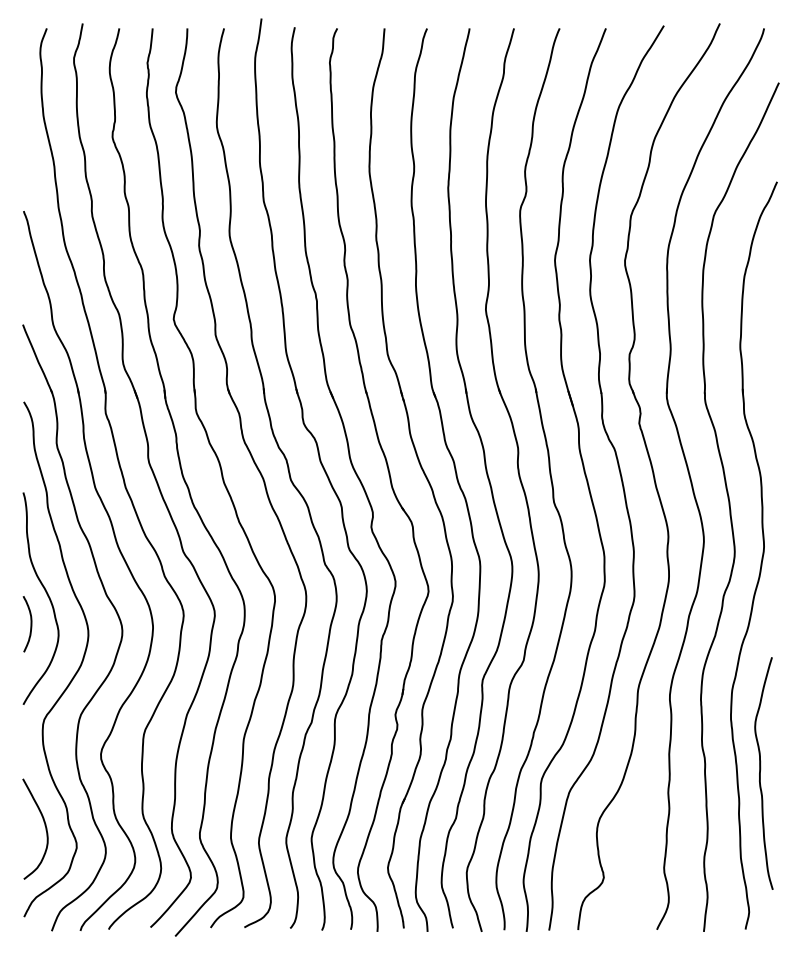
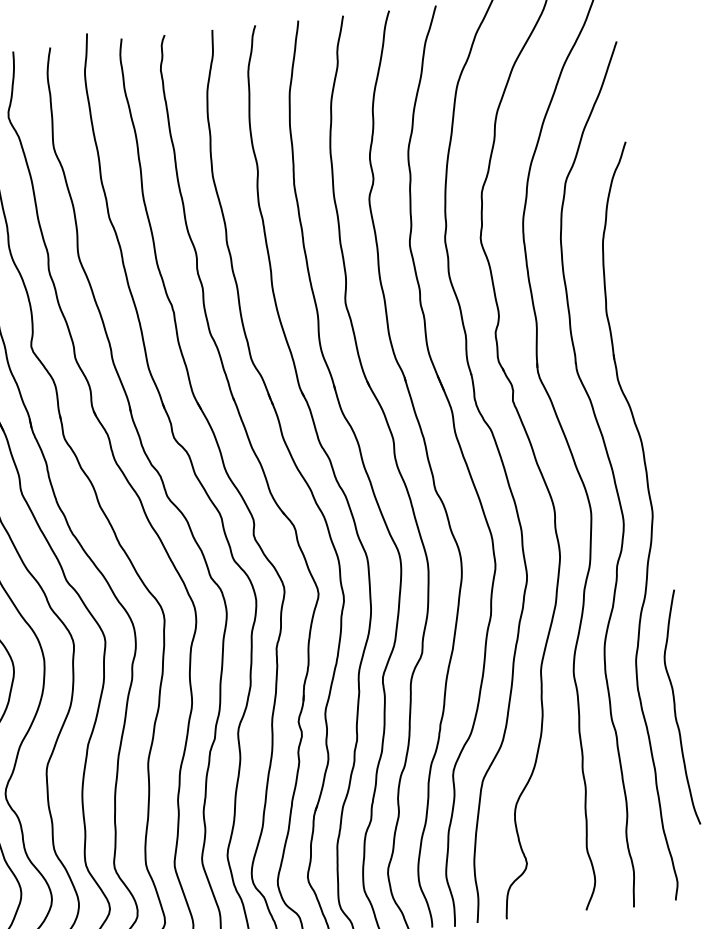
curve: (760, 773) -> (675, 708), moved

